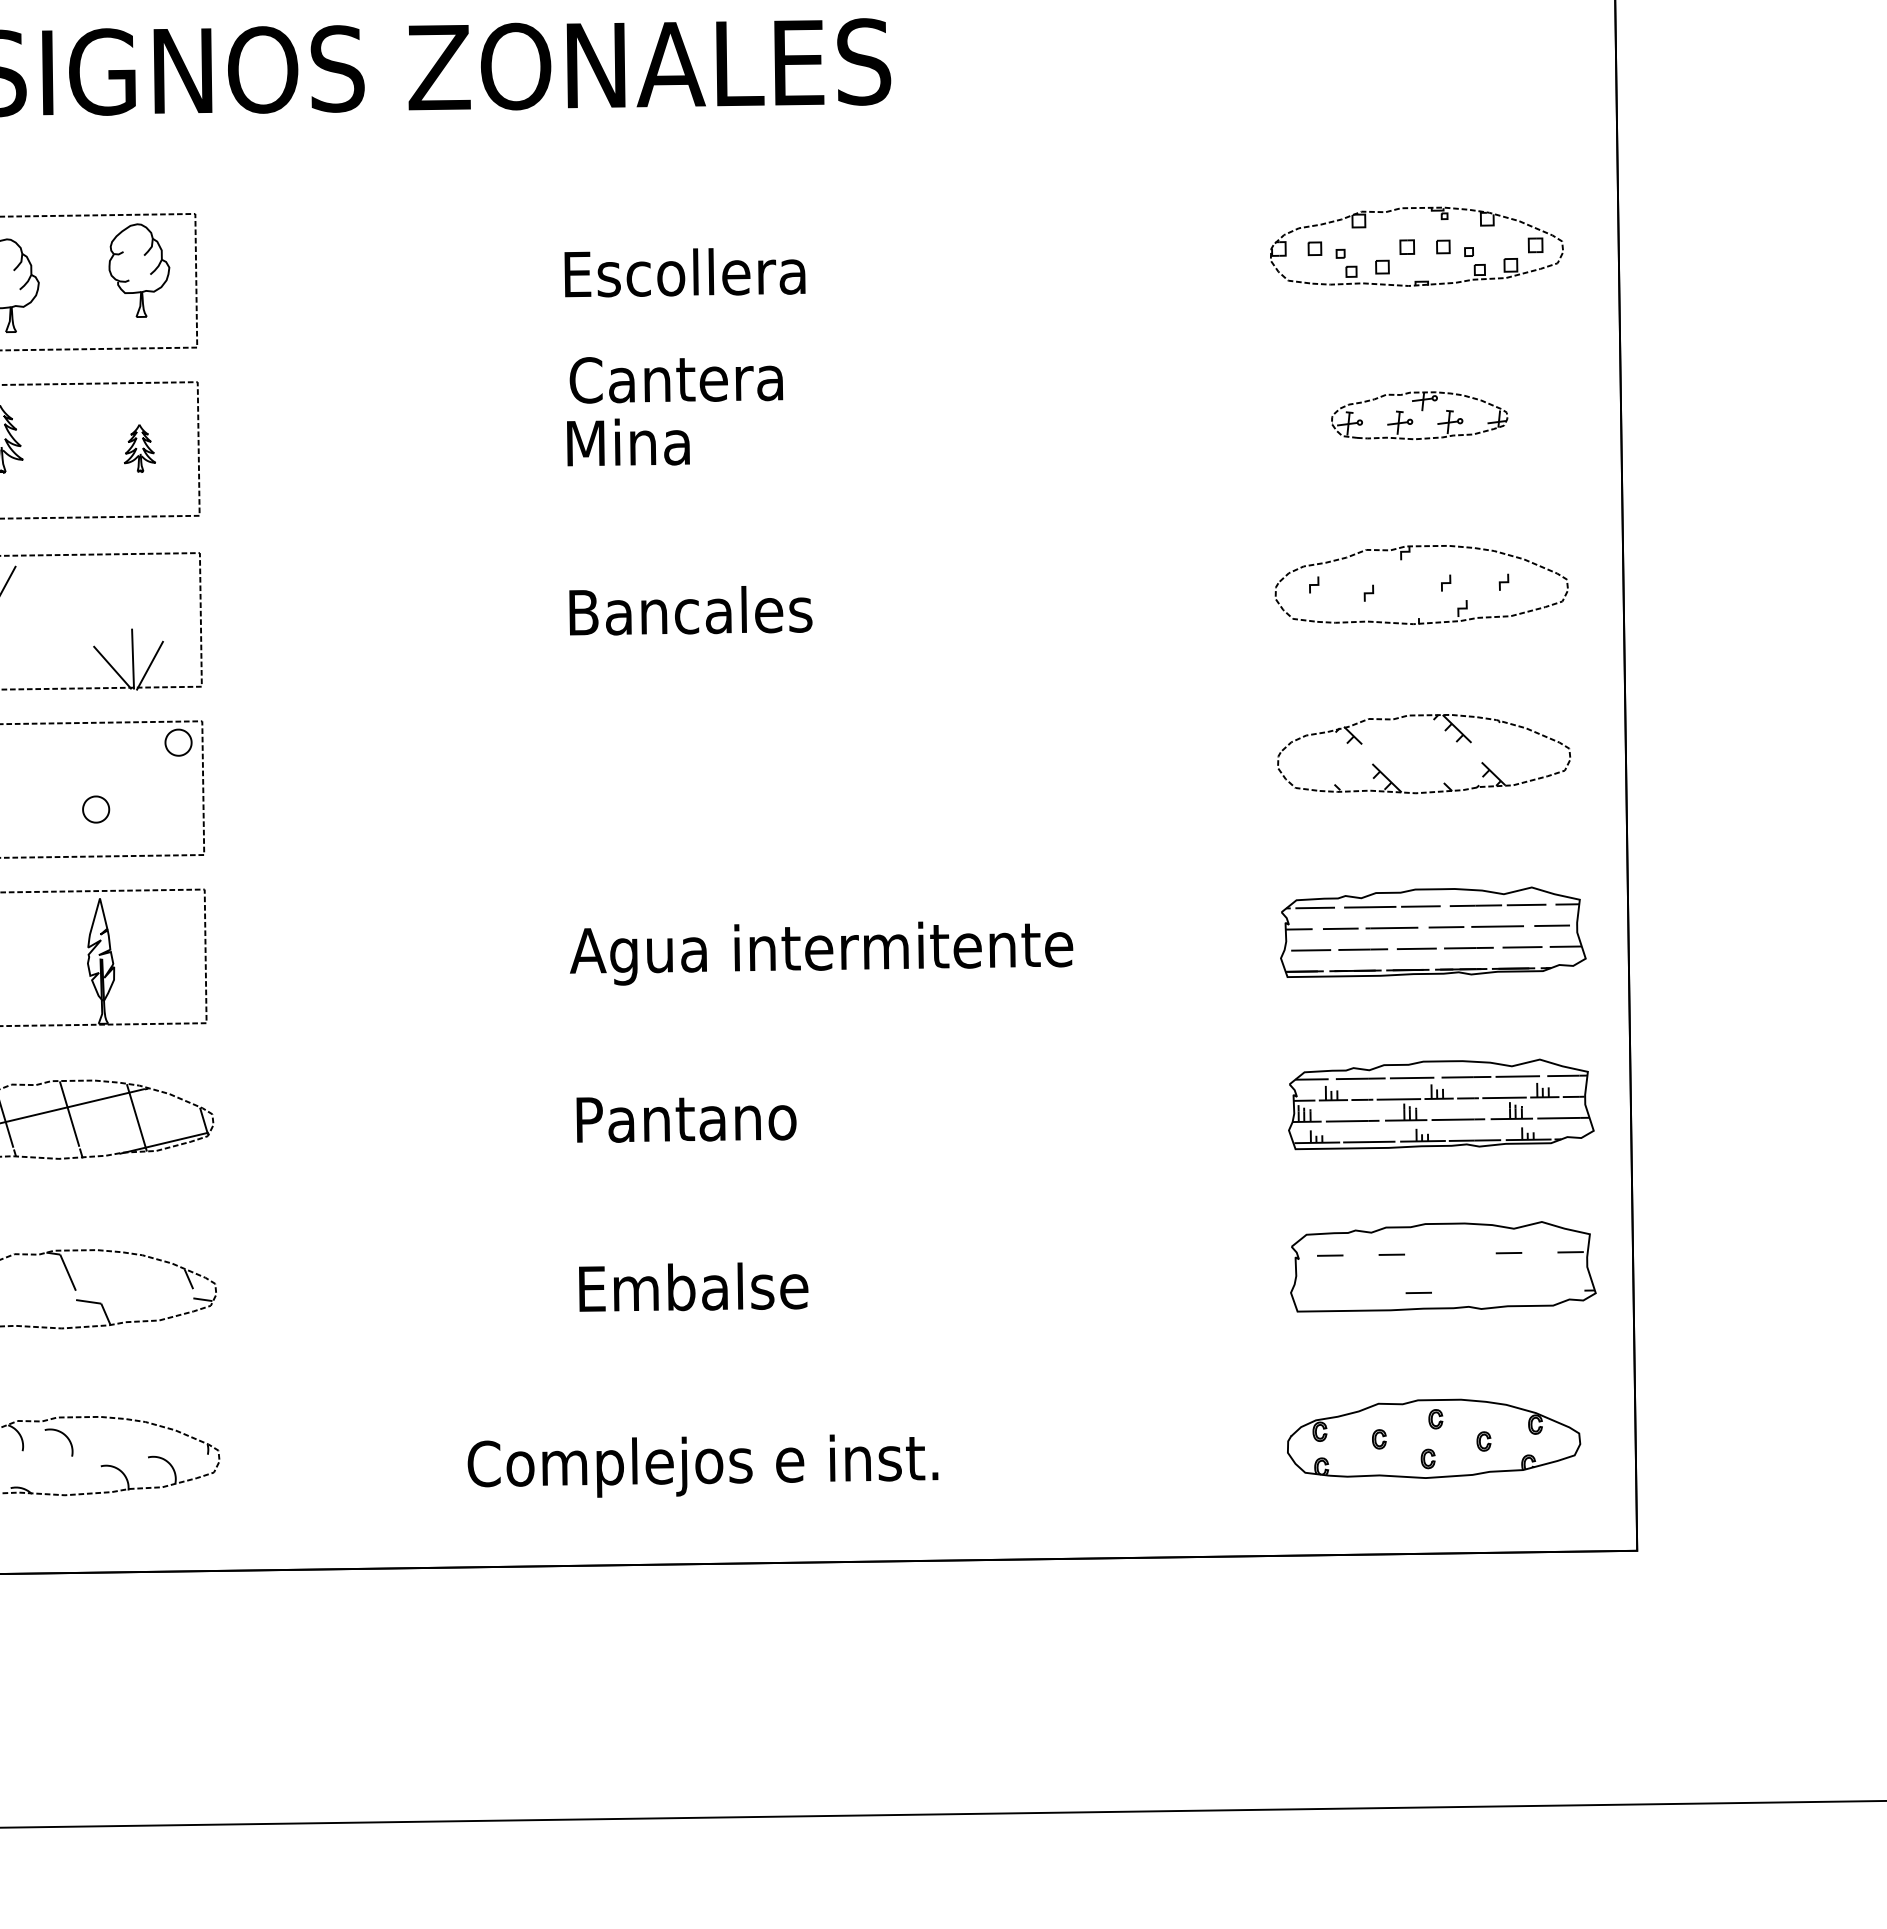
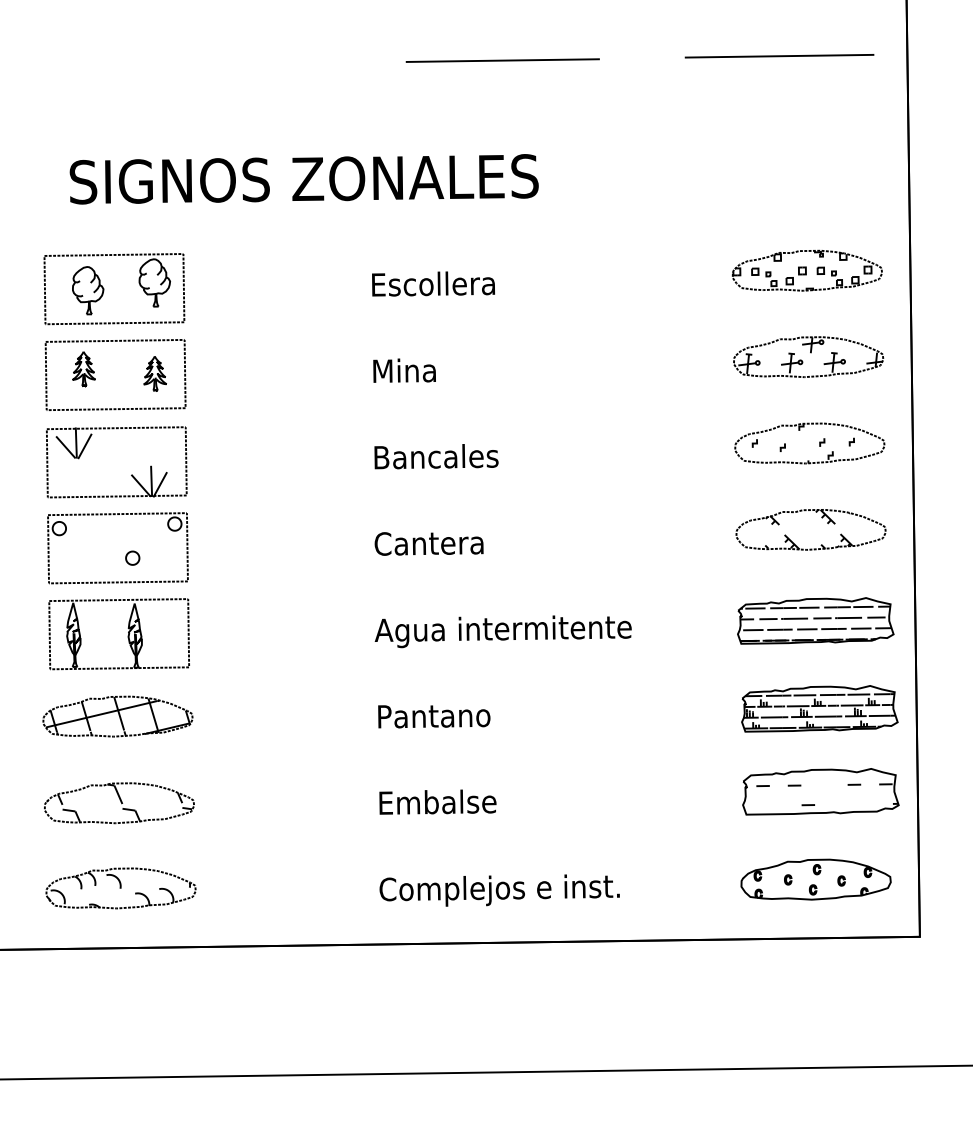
text: (675, 379) -> (428, 543), moved
part: (1419, 414) -> (808, 356), size x1.67
part: (138, 447) -> (154, 373), size x1.43
text: (702, 1465) -> (499, 890), moved

